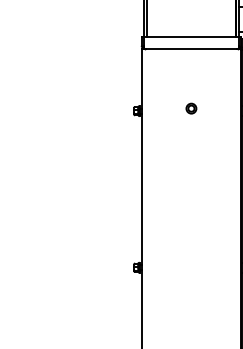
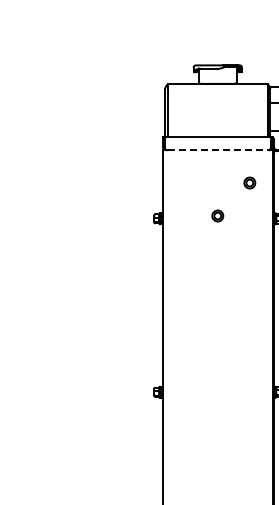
line: (191, 48) -> (217, 149), solid -> dashed
part: (220, 78) -> (249, 182), added

